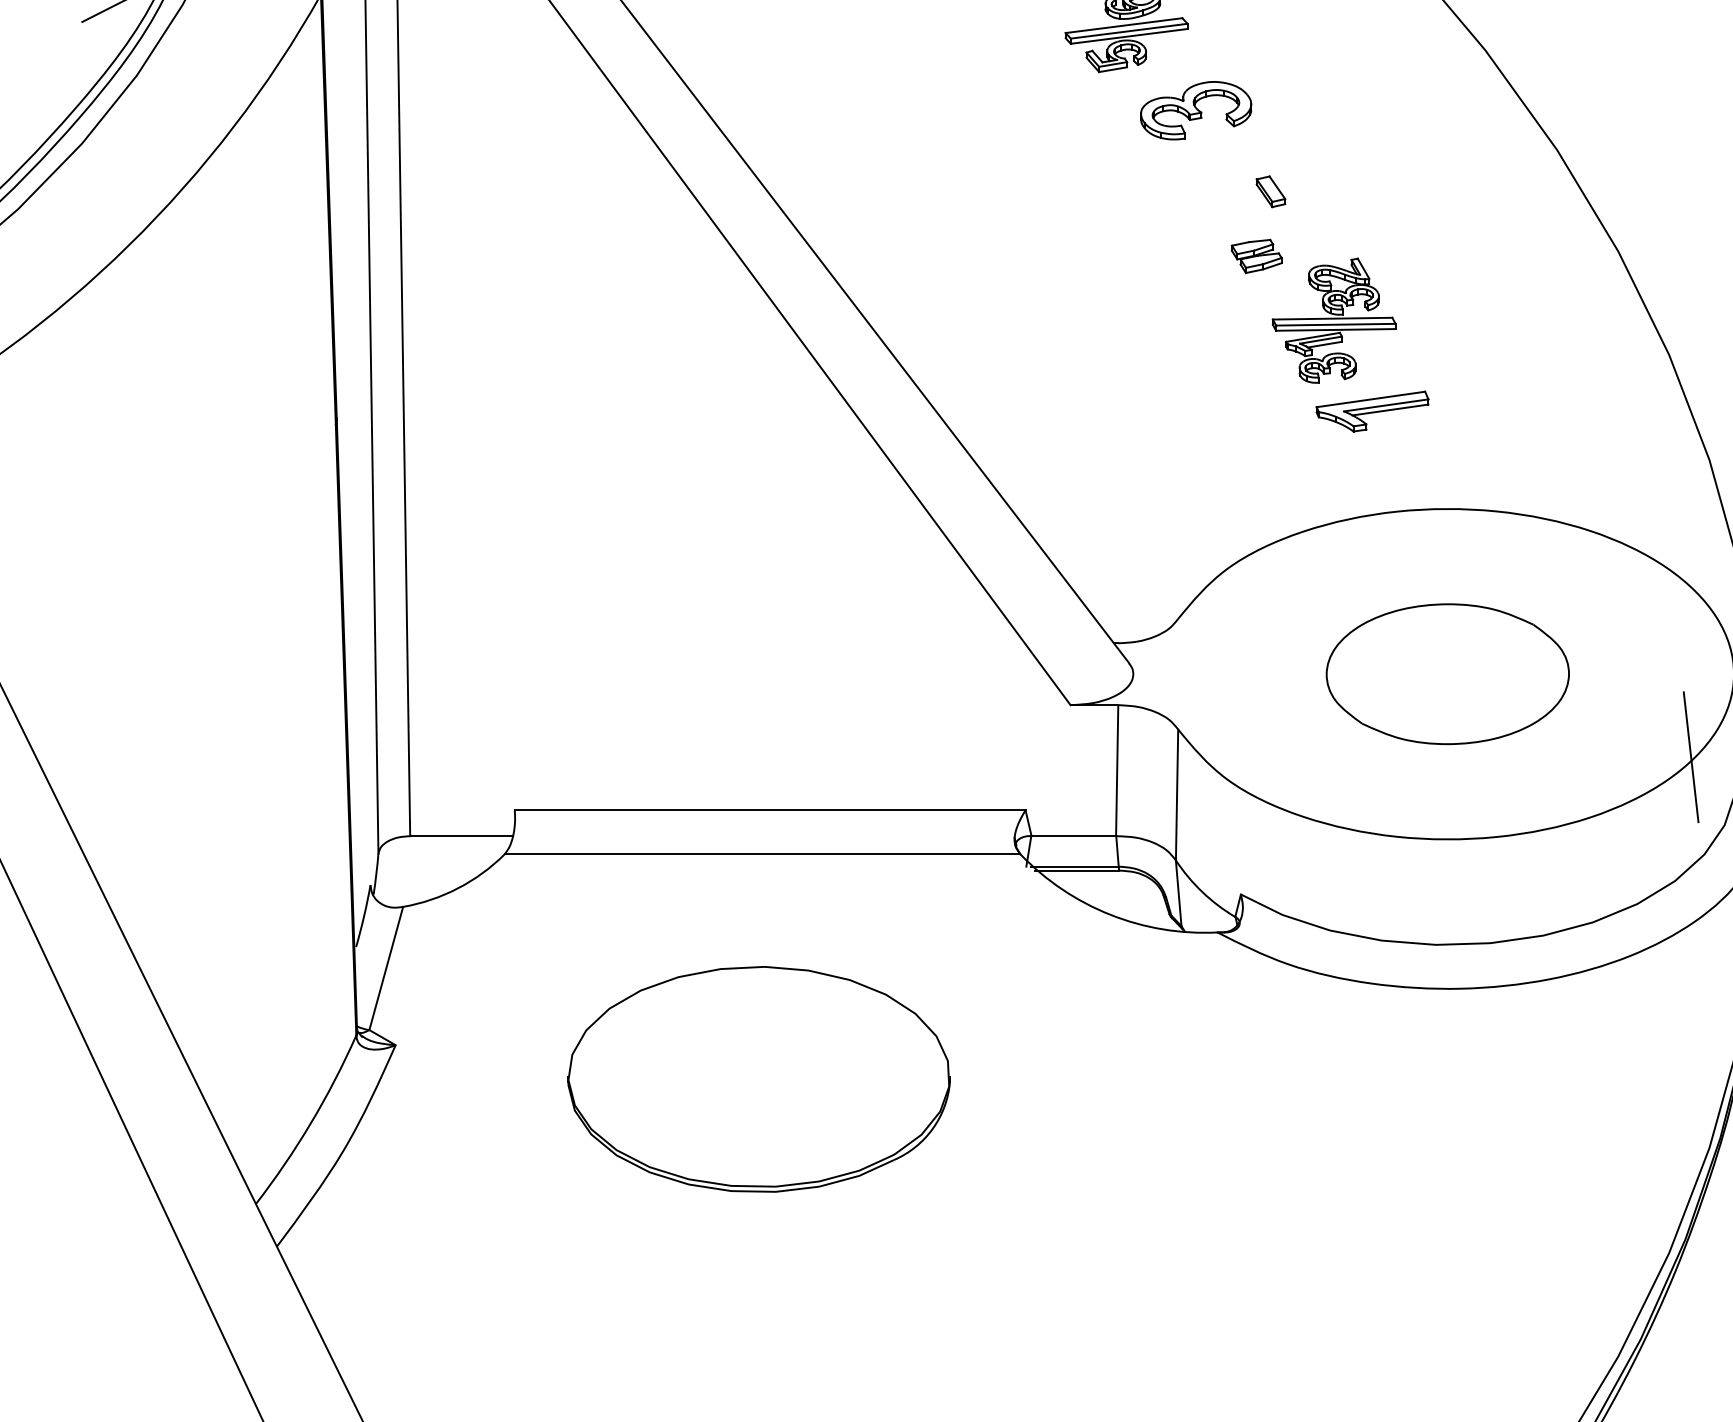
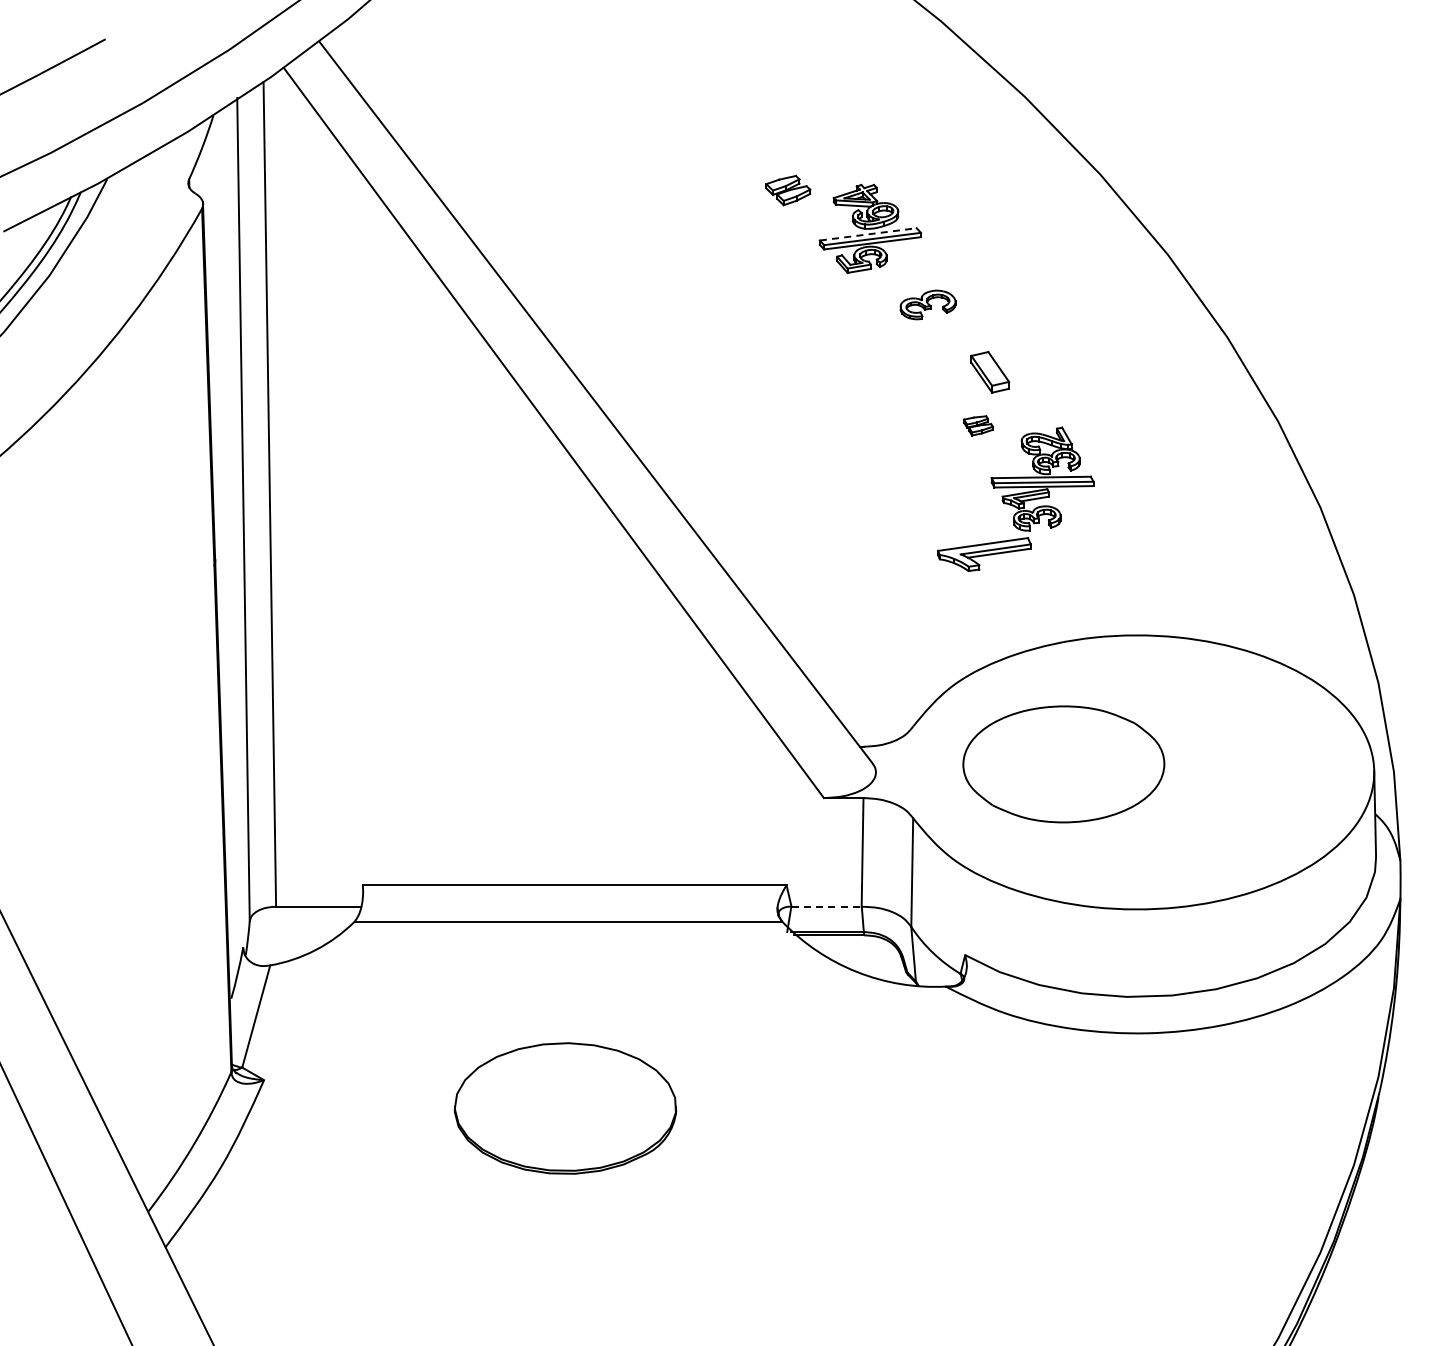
line: (1124, 25) -> (868, 234), solid -> dashed
part: (1195, 110) -> (927, 304), size x0.6
part: (1270, 190) -> (989, 371), size x1.6
part: (1256, 256) -> (978, 425), size x0.7
part: (1372, 411) -> (984, 554), moved
part: (1447, 674) -> (1063, 764), moved
line: (1690, 757) -> (1338, 841), removed
line: (1074, 835) -> (827, 906), solid -> dashed
part: (759, 1079) -> (565, 1108), size x0.7

